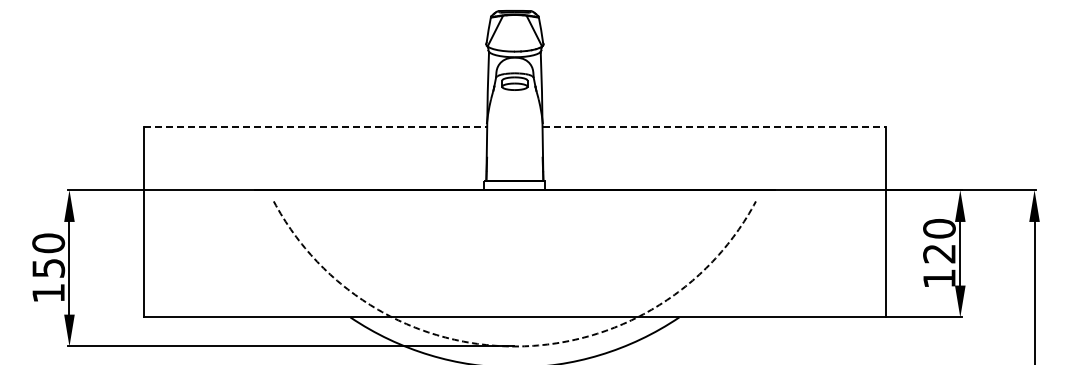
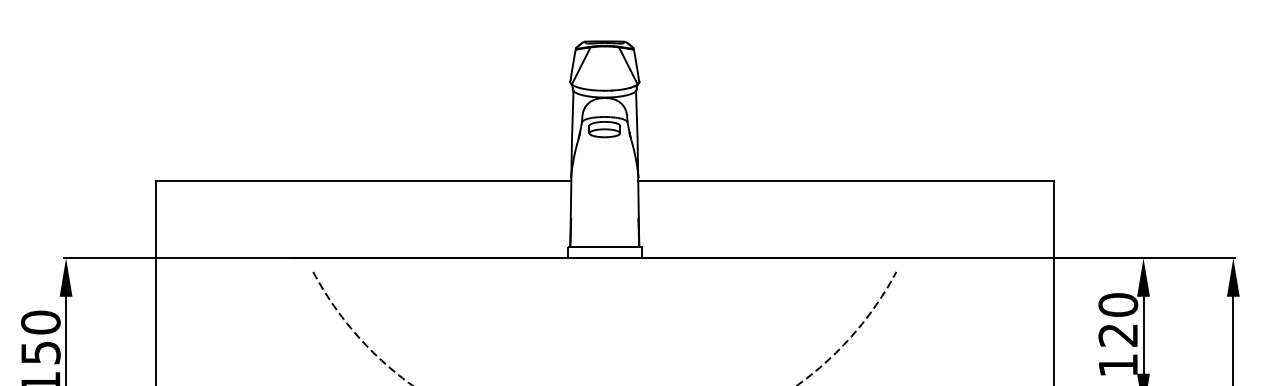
line: (315, 126) -> (363, 181), dashed -> solid
line: (714, 126) -> (846, 181), dashed -> solid

